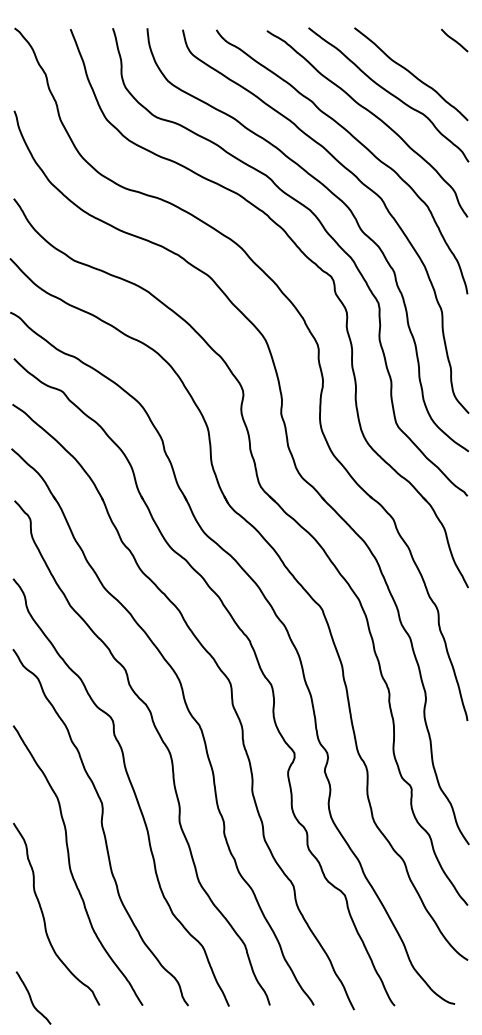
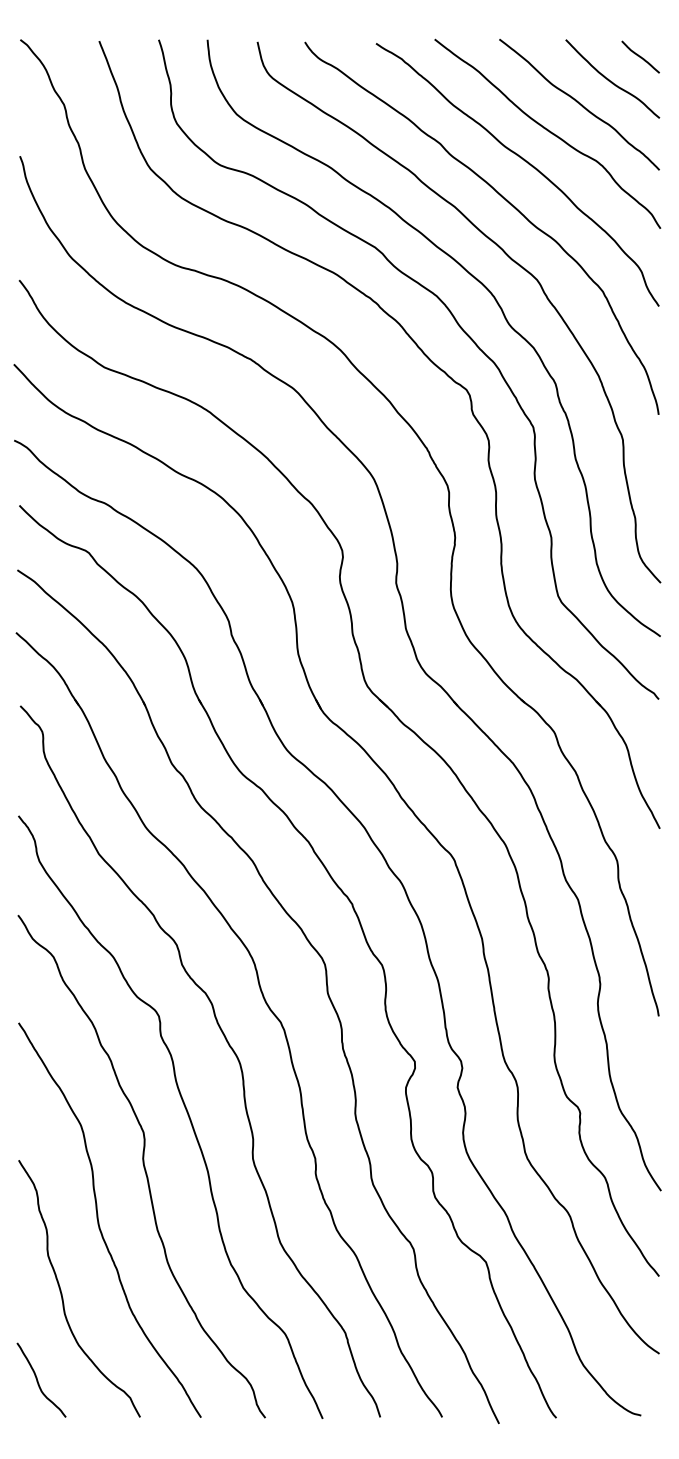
curve: (433, 56) -> (610, 79), added
curve: (31, 997) -> (38, 1379), moved

